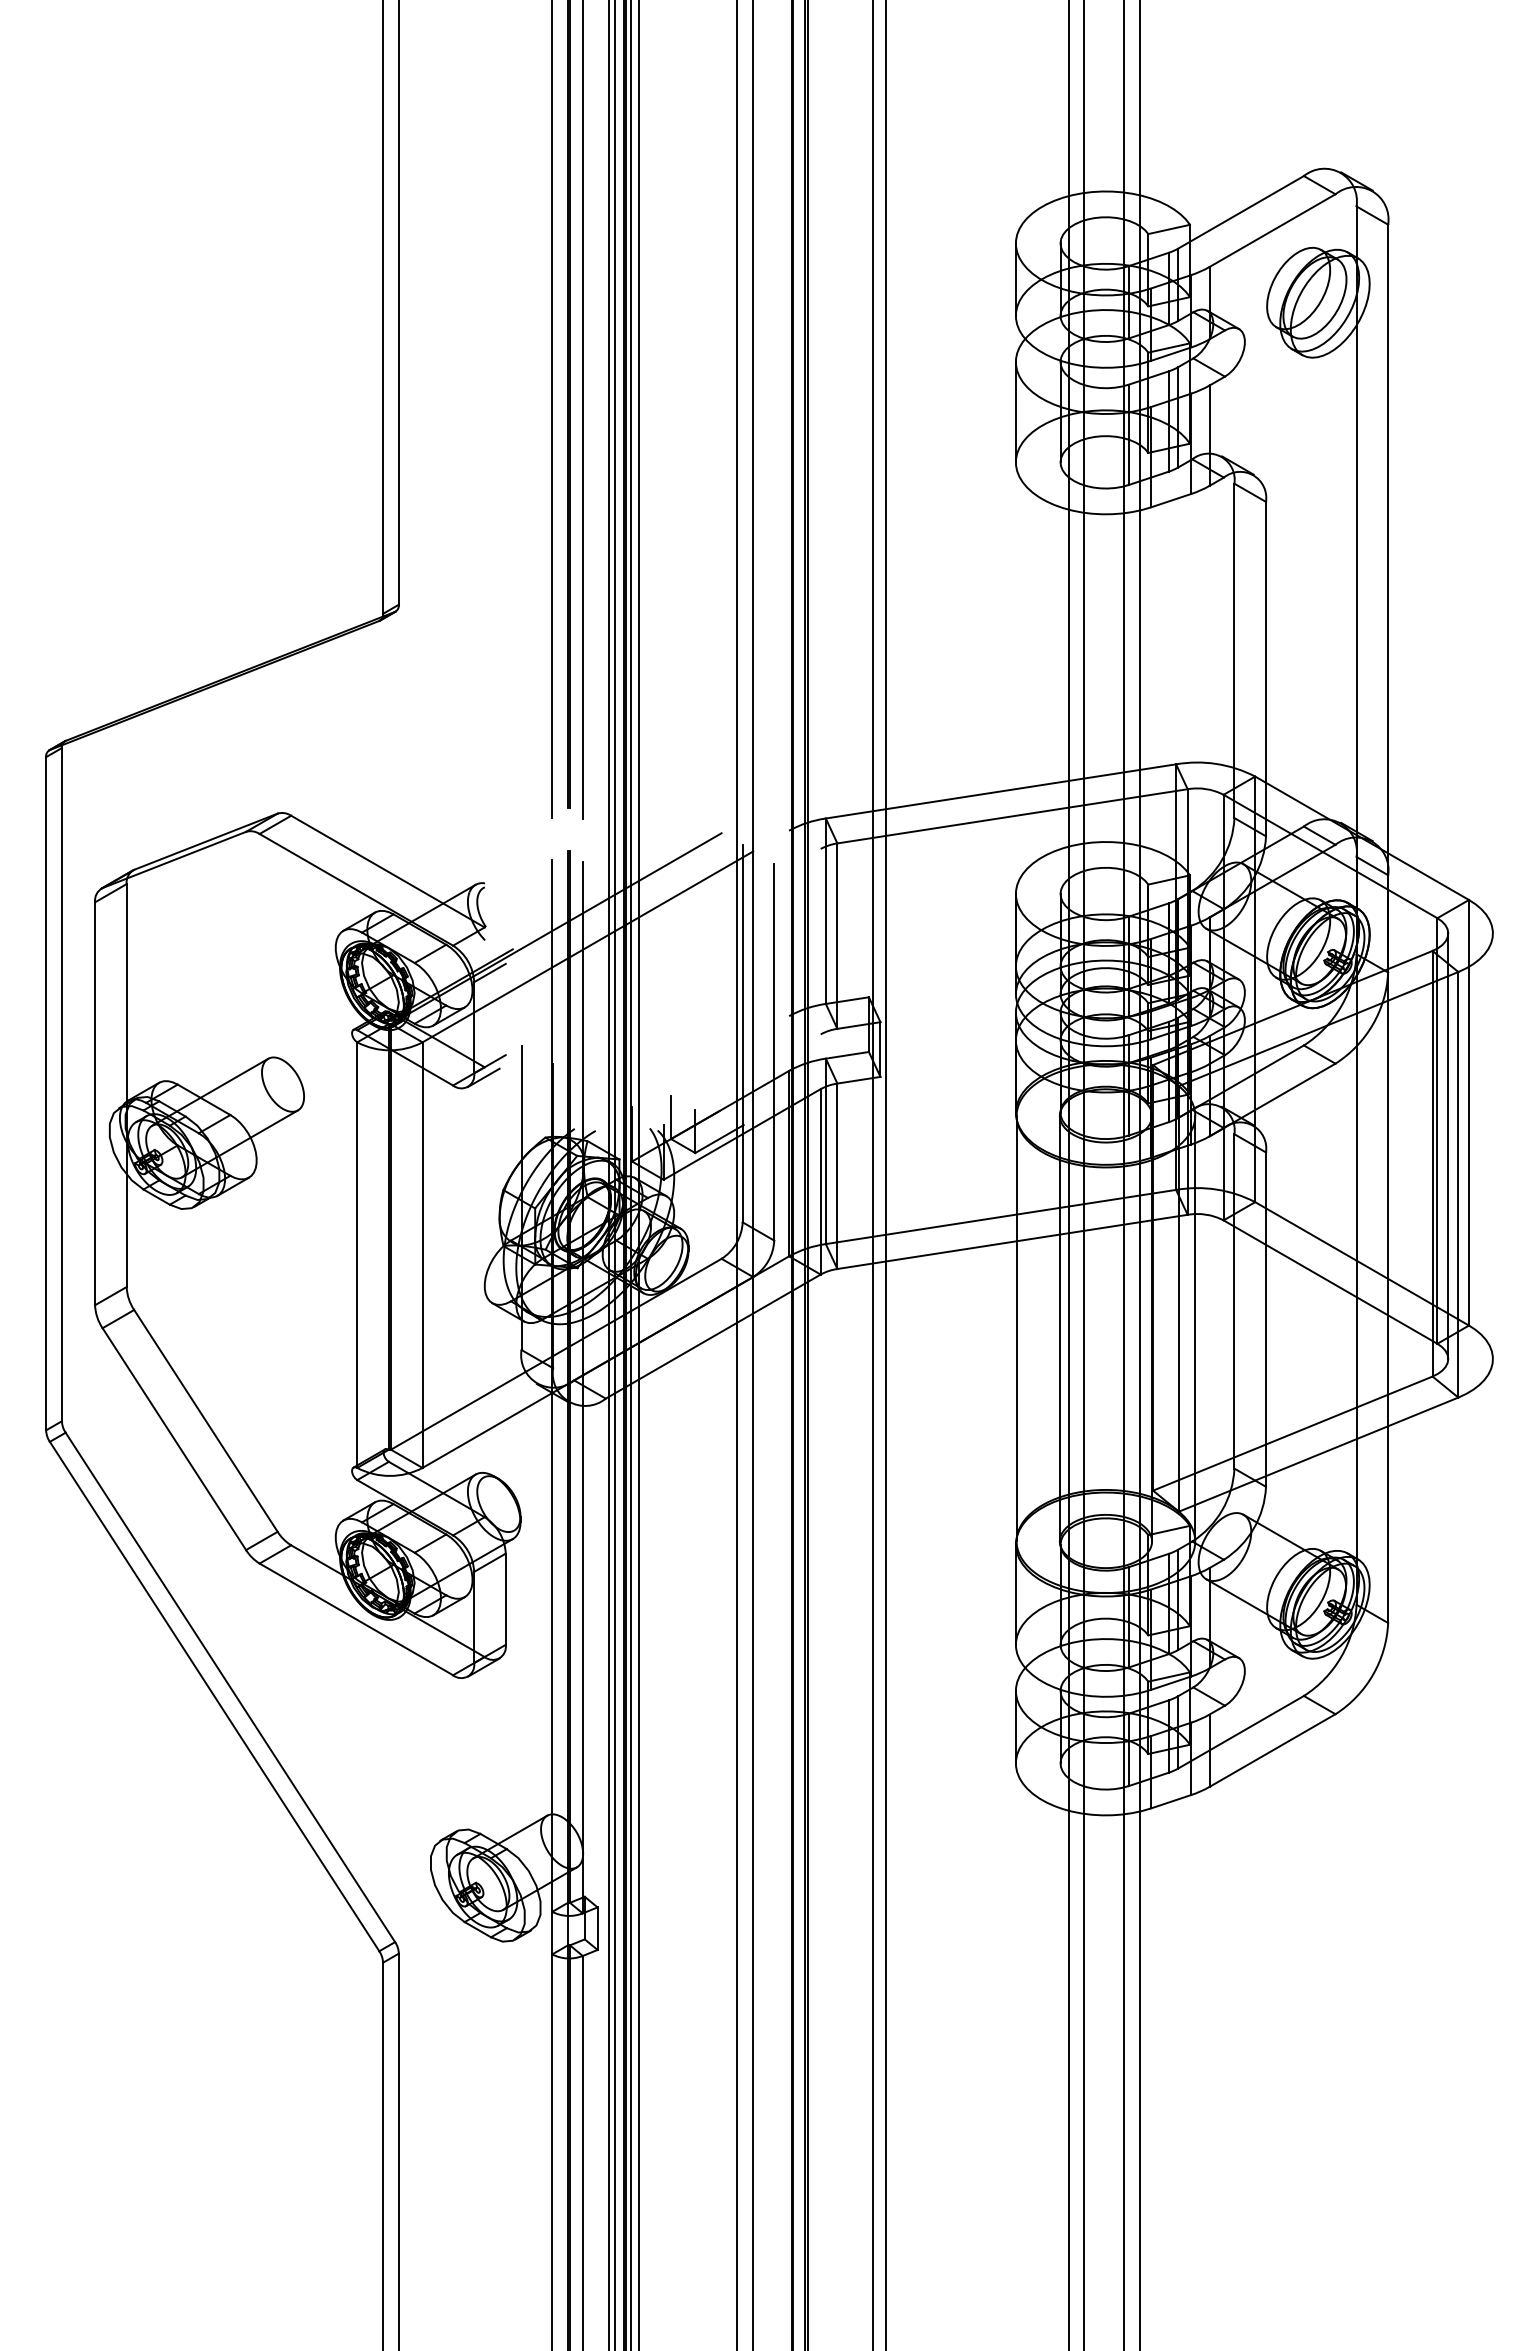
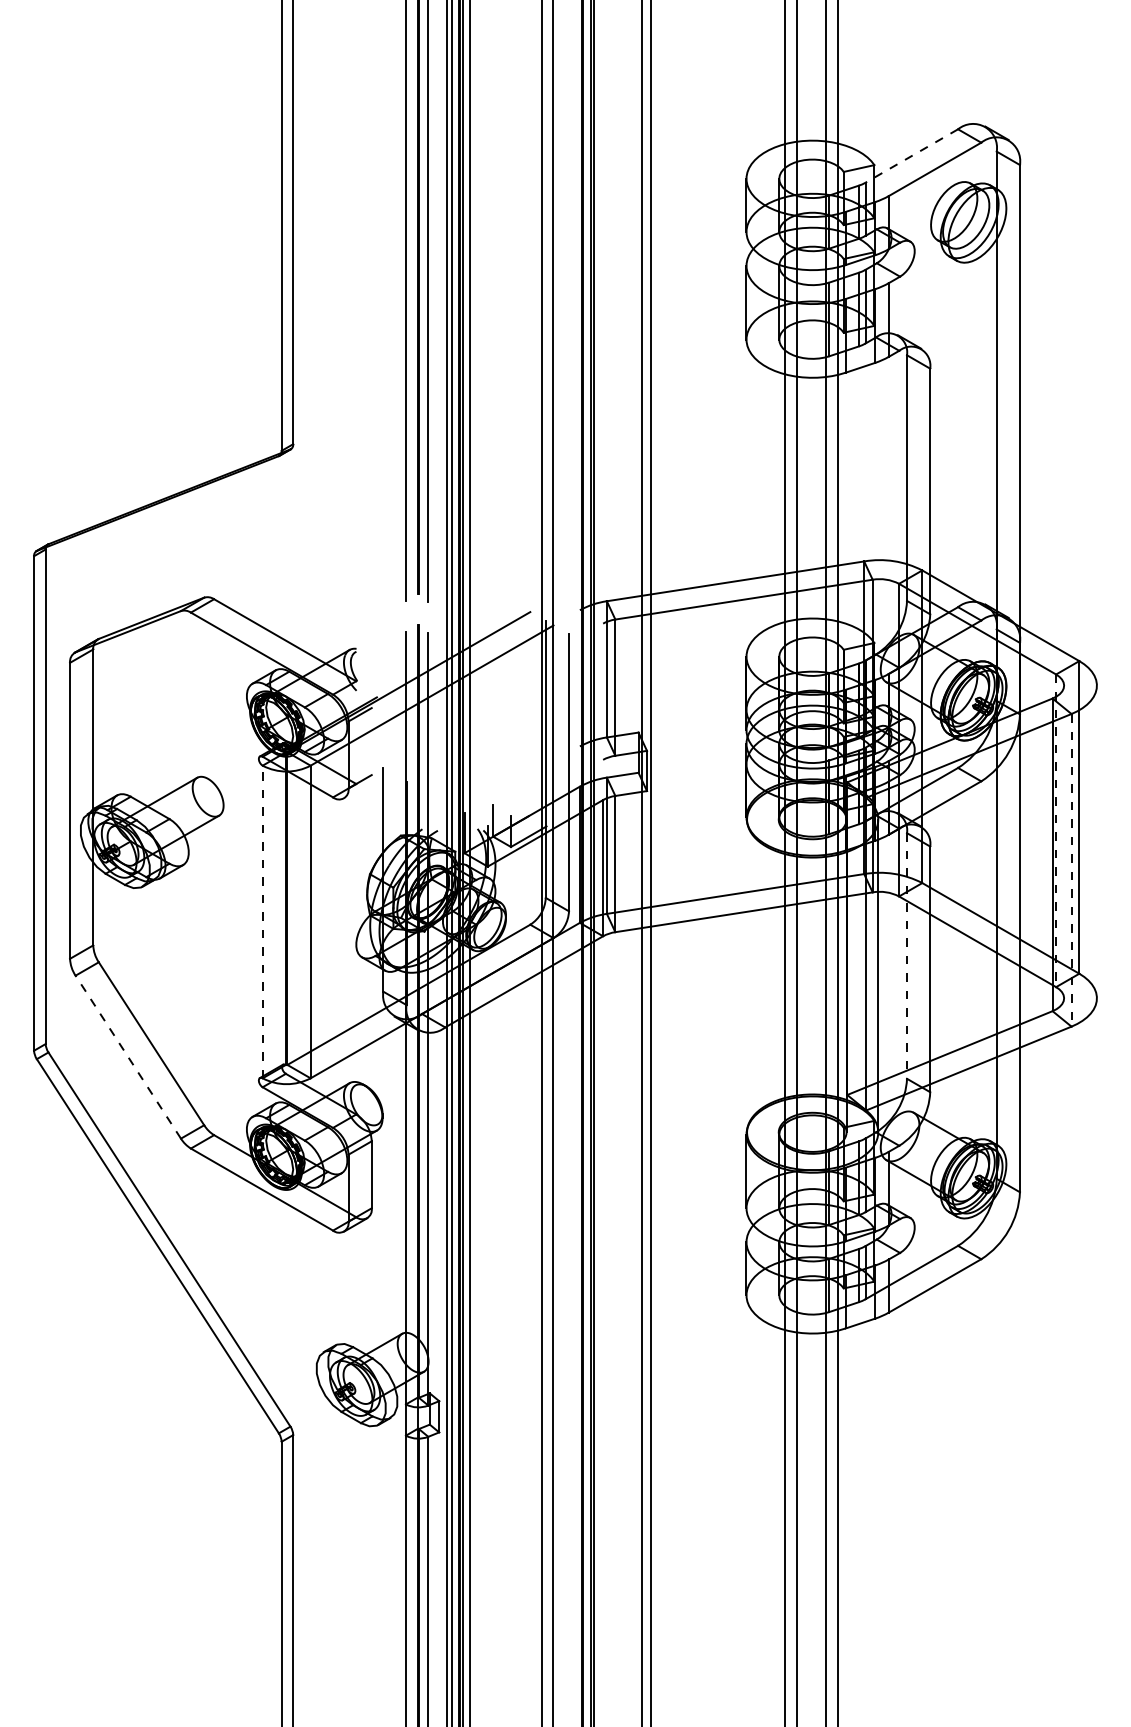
line: (1241, 212) -> (912, 156), solid -> dashed
line: (483, 1077) -> (355, 791), removed
line: (1437, 1131) -> (1056, 831), solid -> dashed
line: (1448, 1146) -> (1064, 842), removed
line: (1458, 1184) -> (1071, 870), solid -> dashed
line: (357, 1255) -> (262, 922), solid -> dashed
line: (1234, 1301) -> (907, 956), solid -> dashed
line: (1016, 1328) -> (746, 975), removed
line: (1059, 1328) -> (778, 975), removed
line: (174, 1438) -> (128, 1056), solid -> dashed

